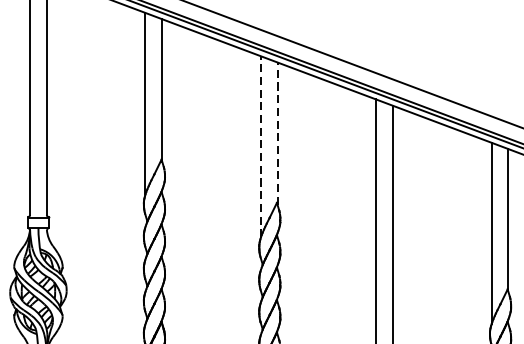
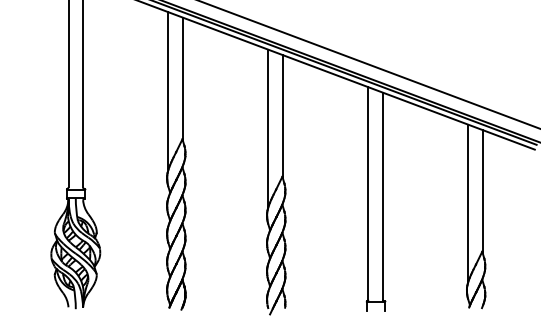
line: (277, 133) -> (282, 116), dashed -> solid
line: (260, 146) -> (268, 127), dashed -> solid

